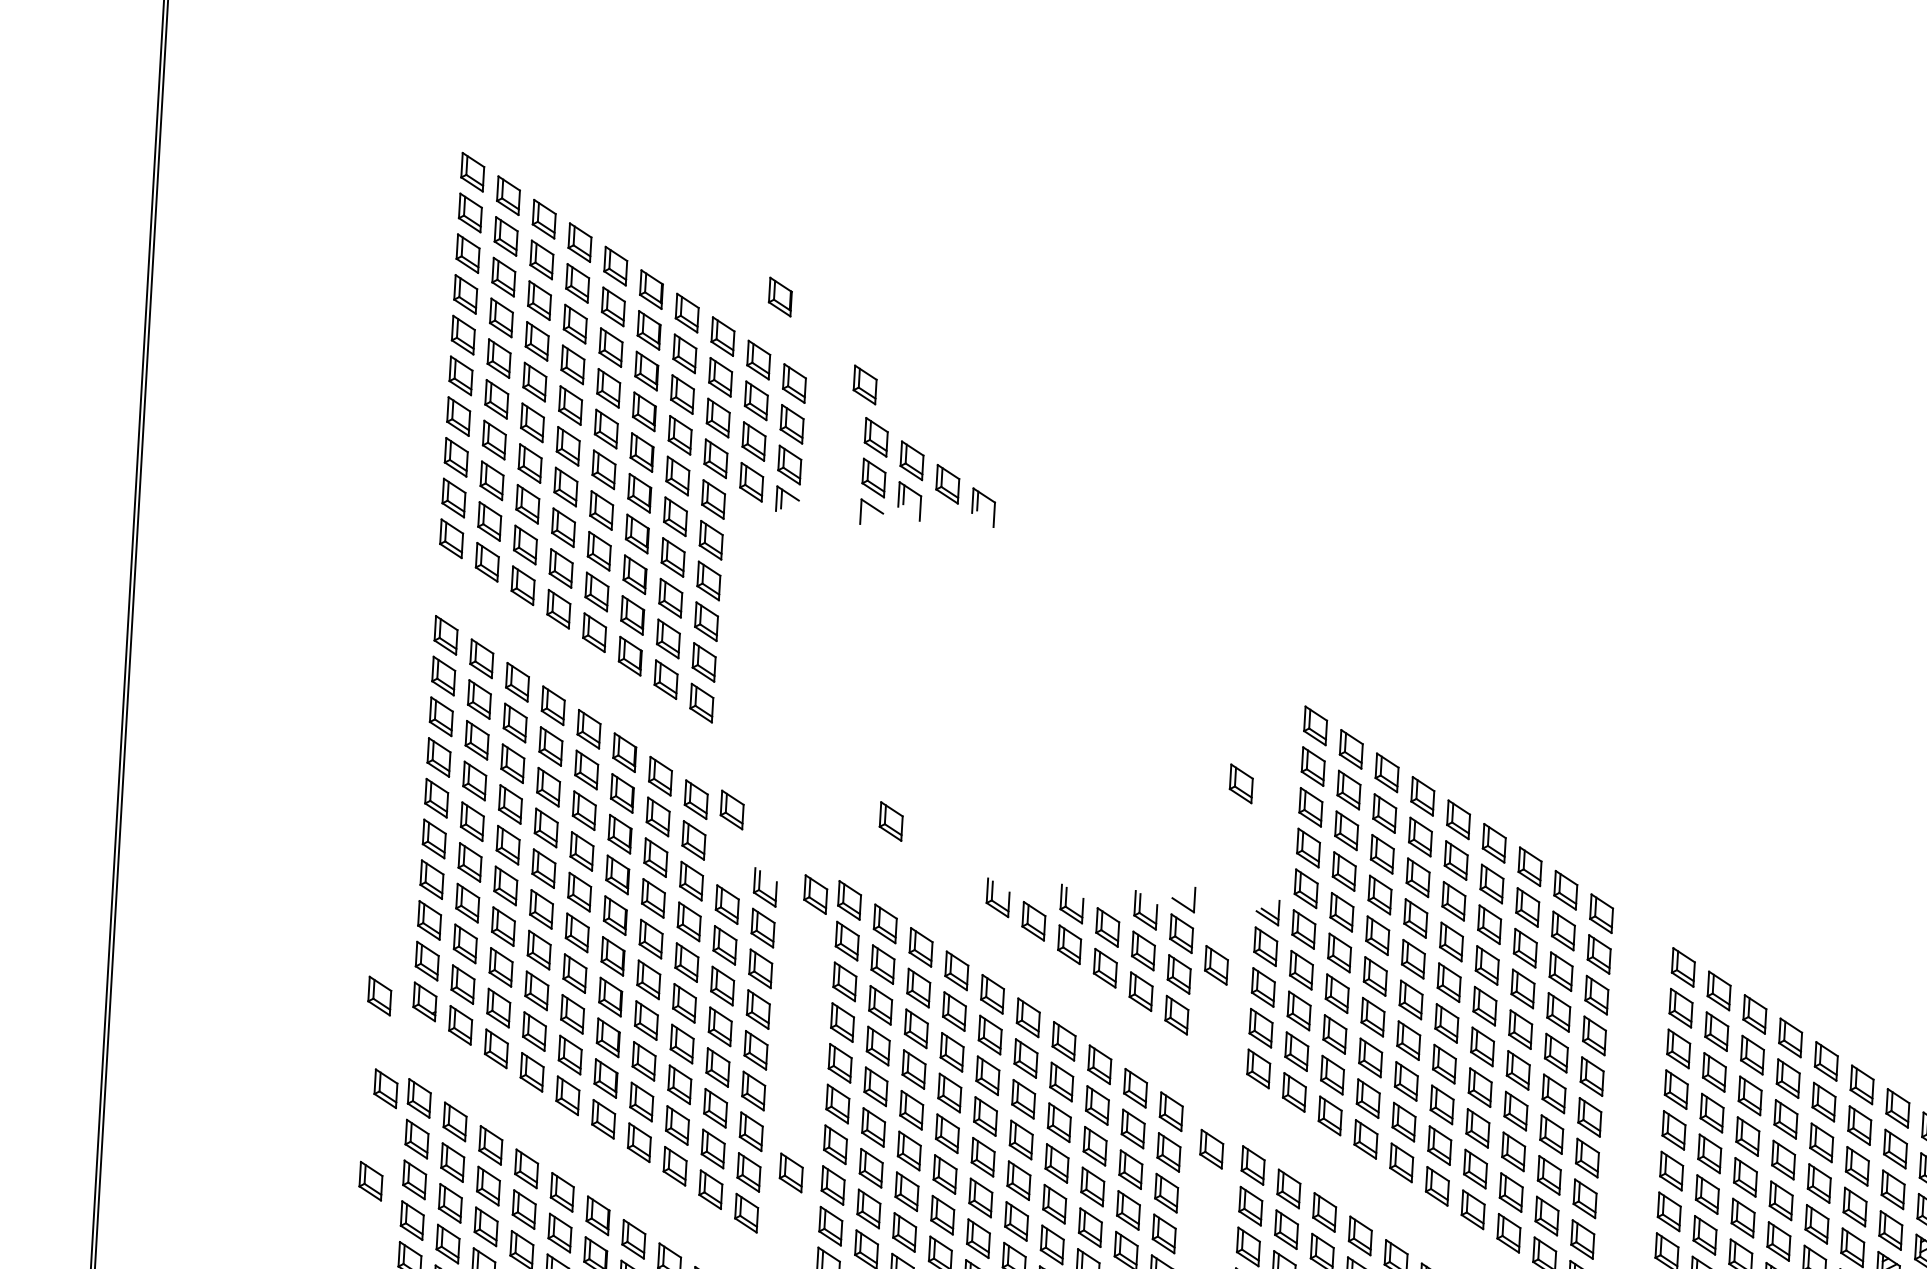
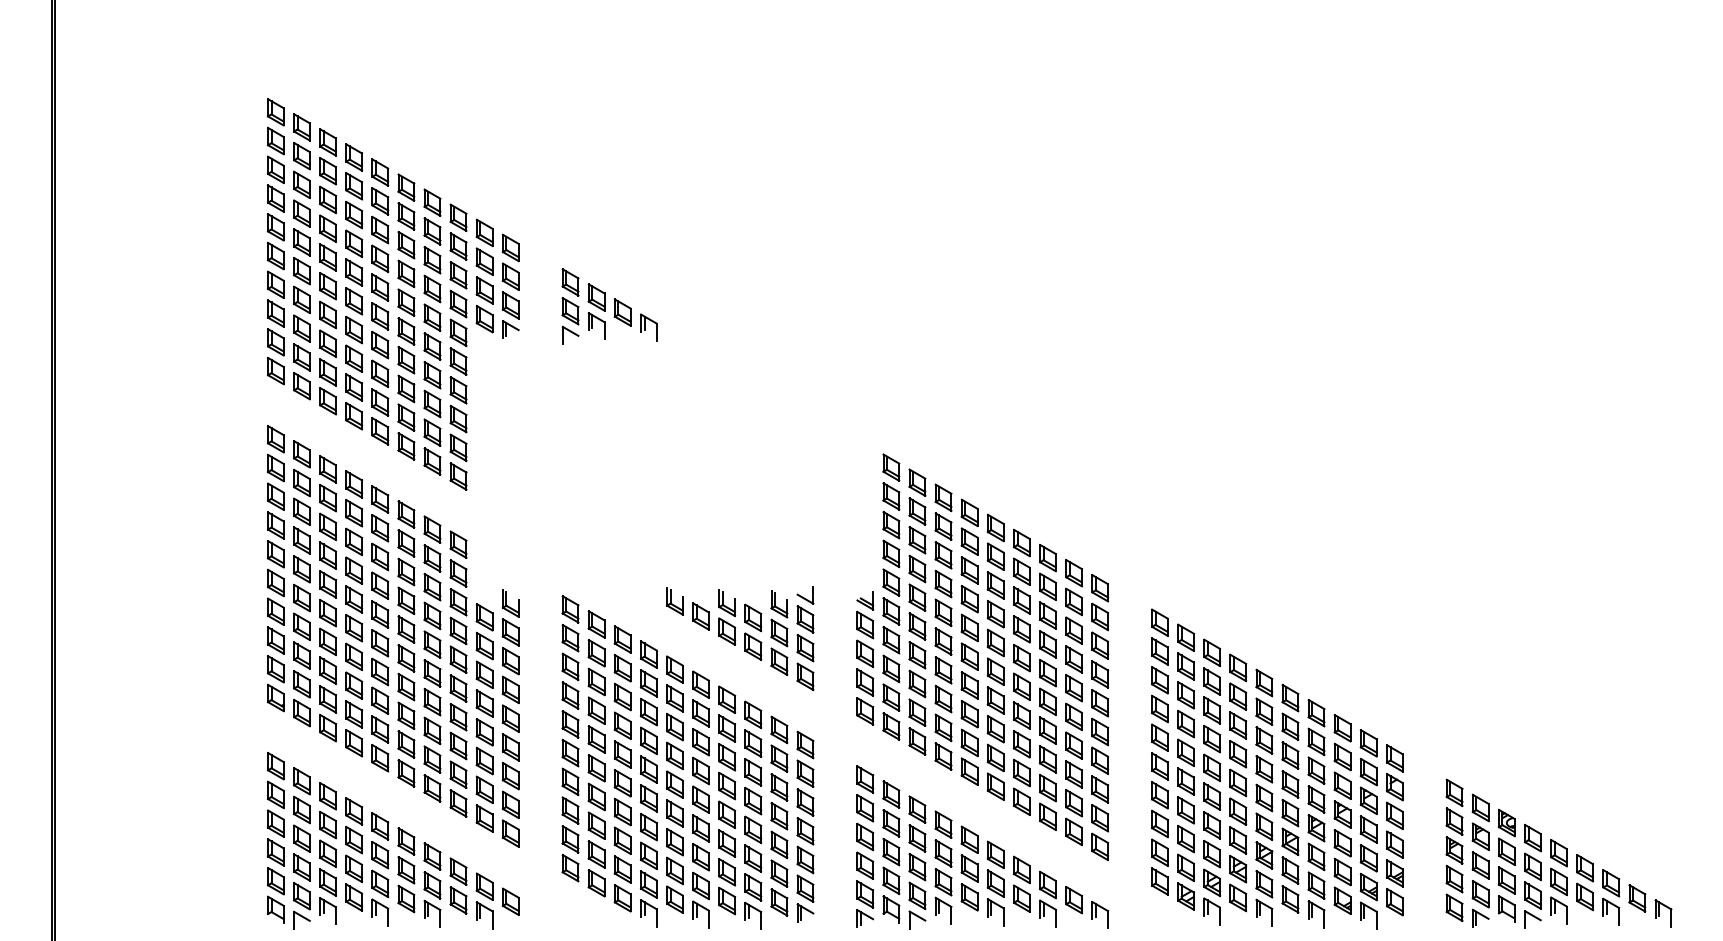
part: (780, 296) -> (497, 187), removed
part: (865, 384) -> (560, 245), removed
part: (1241, 783) -> (841, 511), removed
part: (732, 809) -> (484, 550), removed
part: (890, 821) -> (596, 552), removed
part: (815, 894) -> (546, 606), removed
part: (1216, 965) -> (831, 640), removed
part: (379, 995) -> (243, 695), removed
part: (385, 1088) -> (251, 760), removed
part: (1211, 1148) -> (835, 769), removed
part: (791, 1172) -> (540, 803), removed
part: (371, 1181) -> (245, 826), removed

